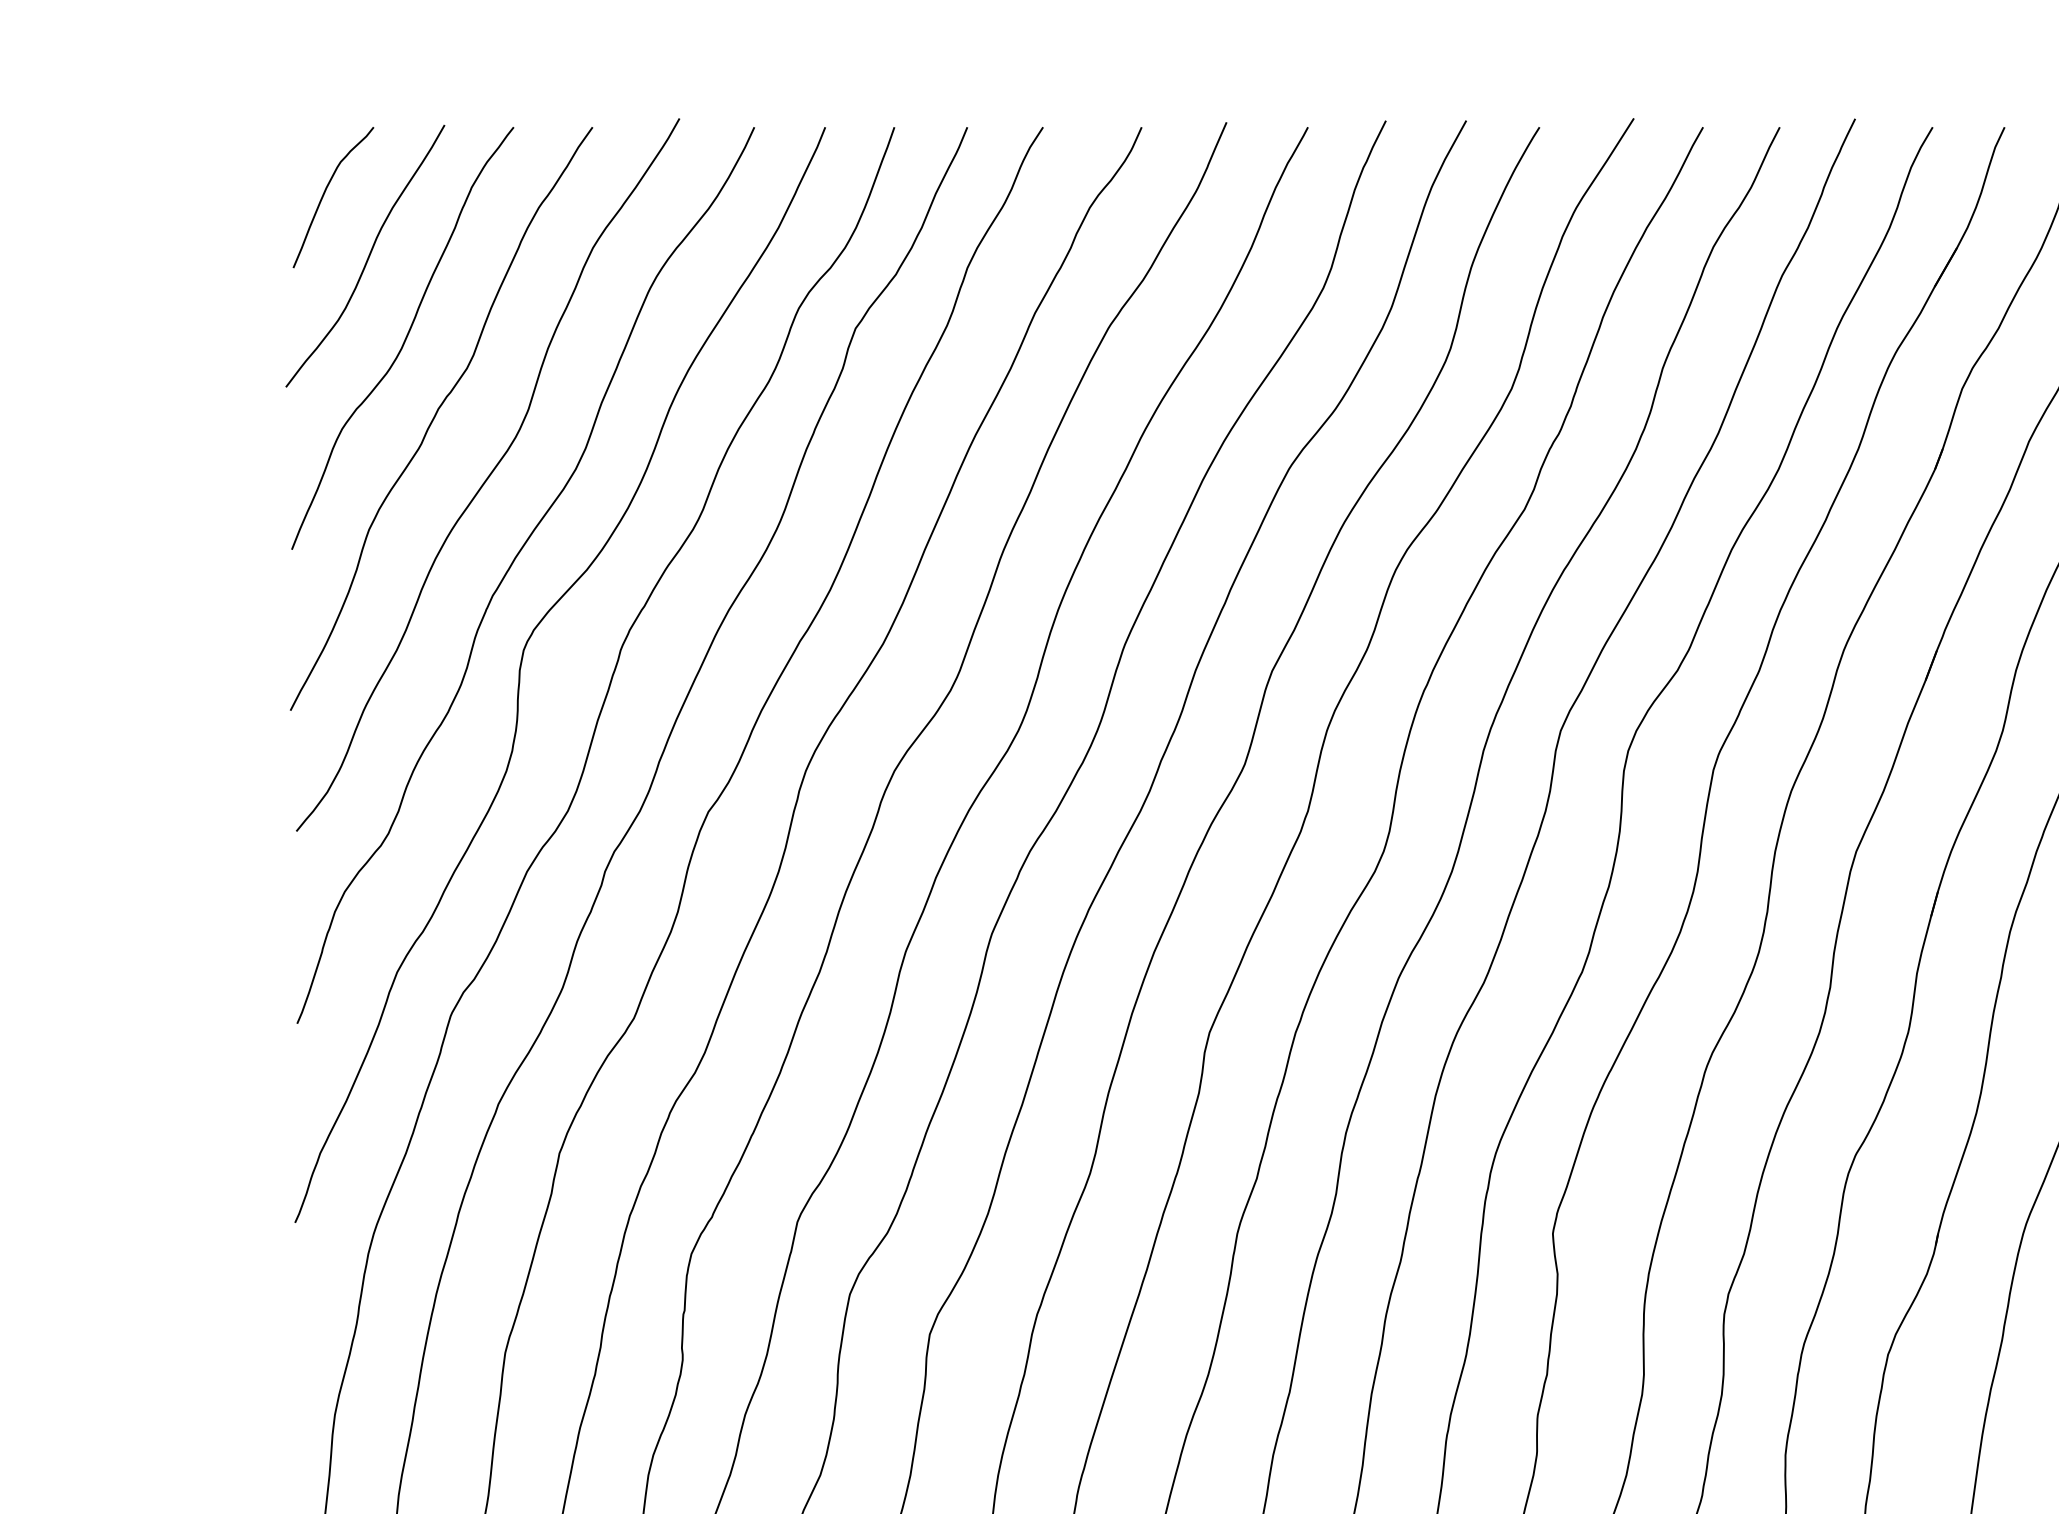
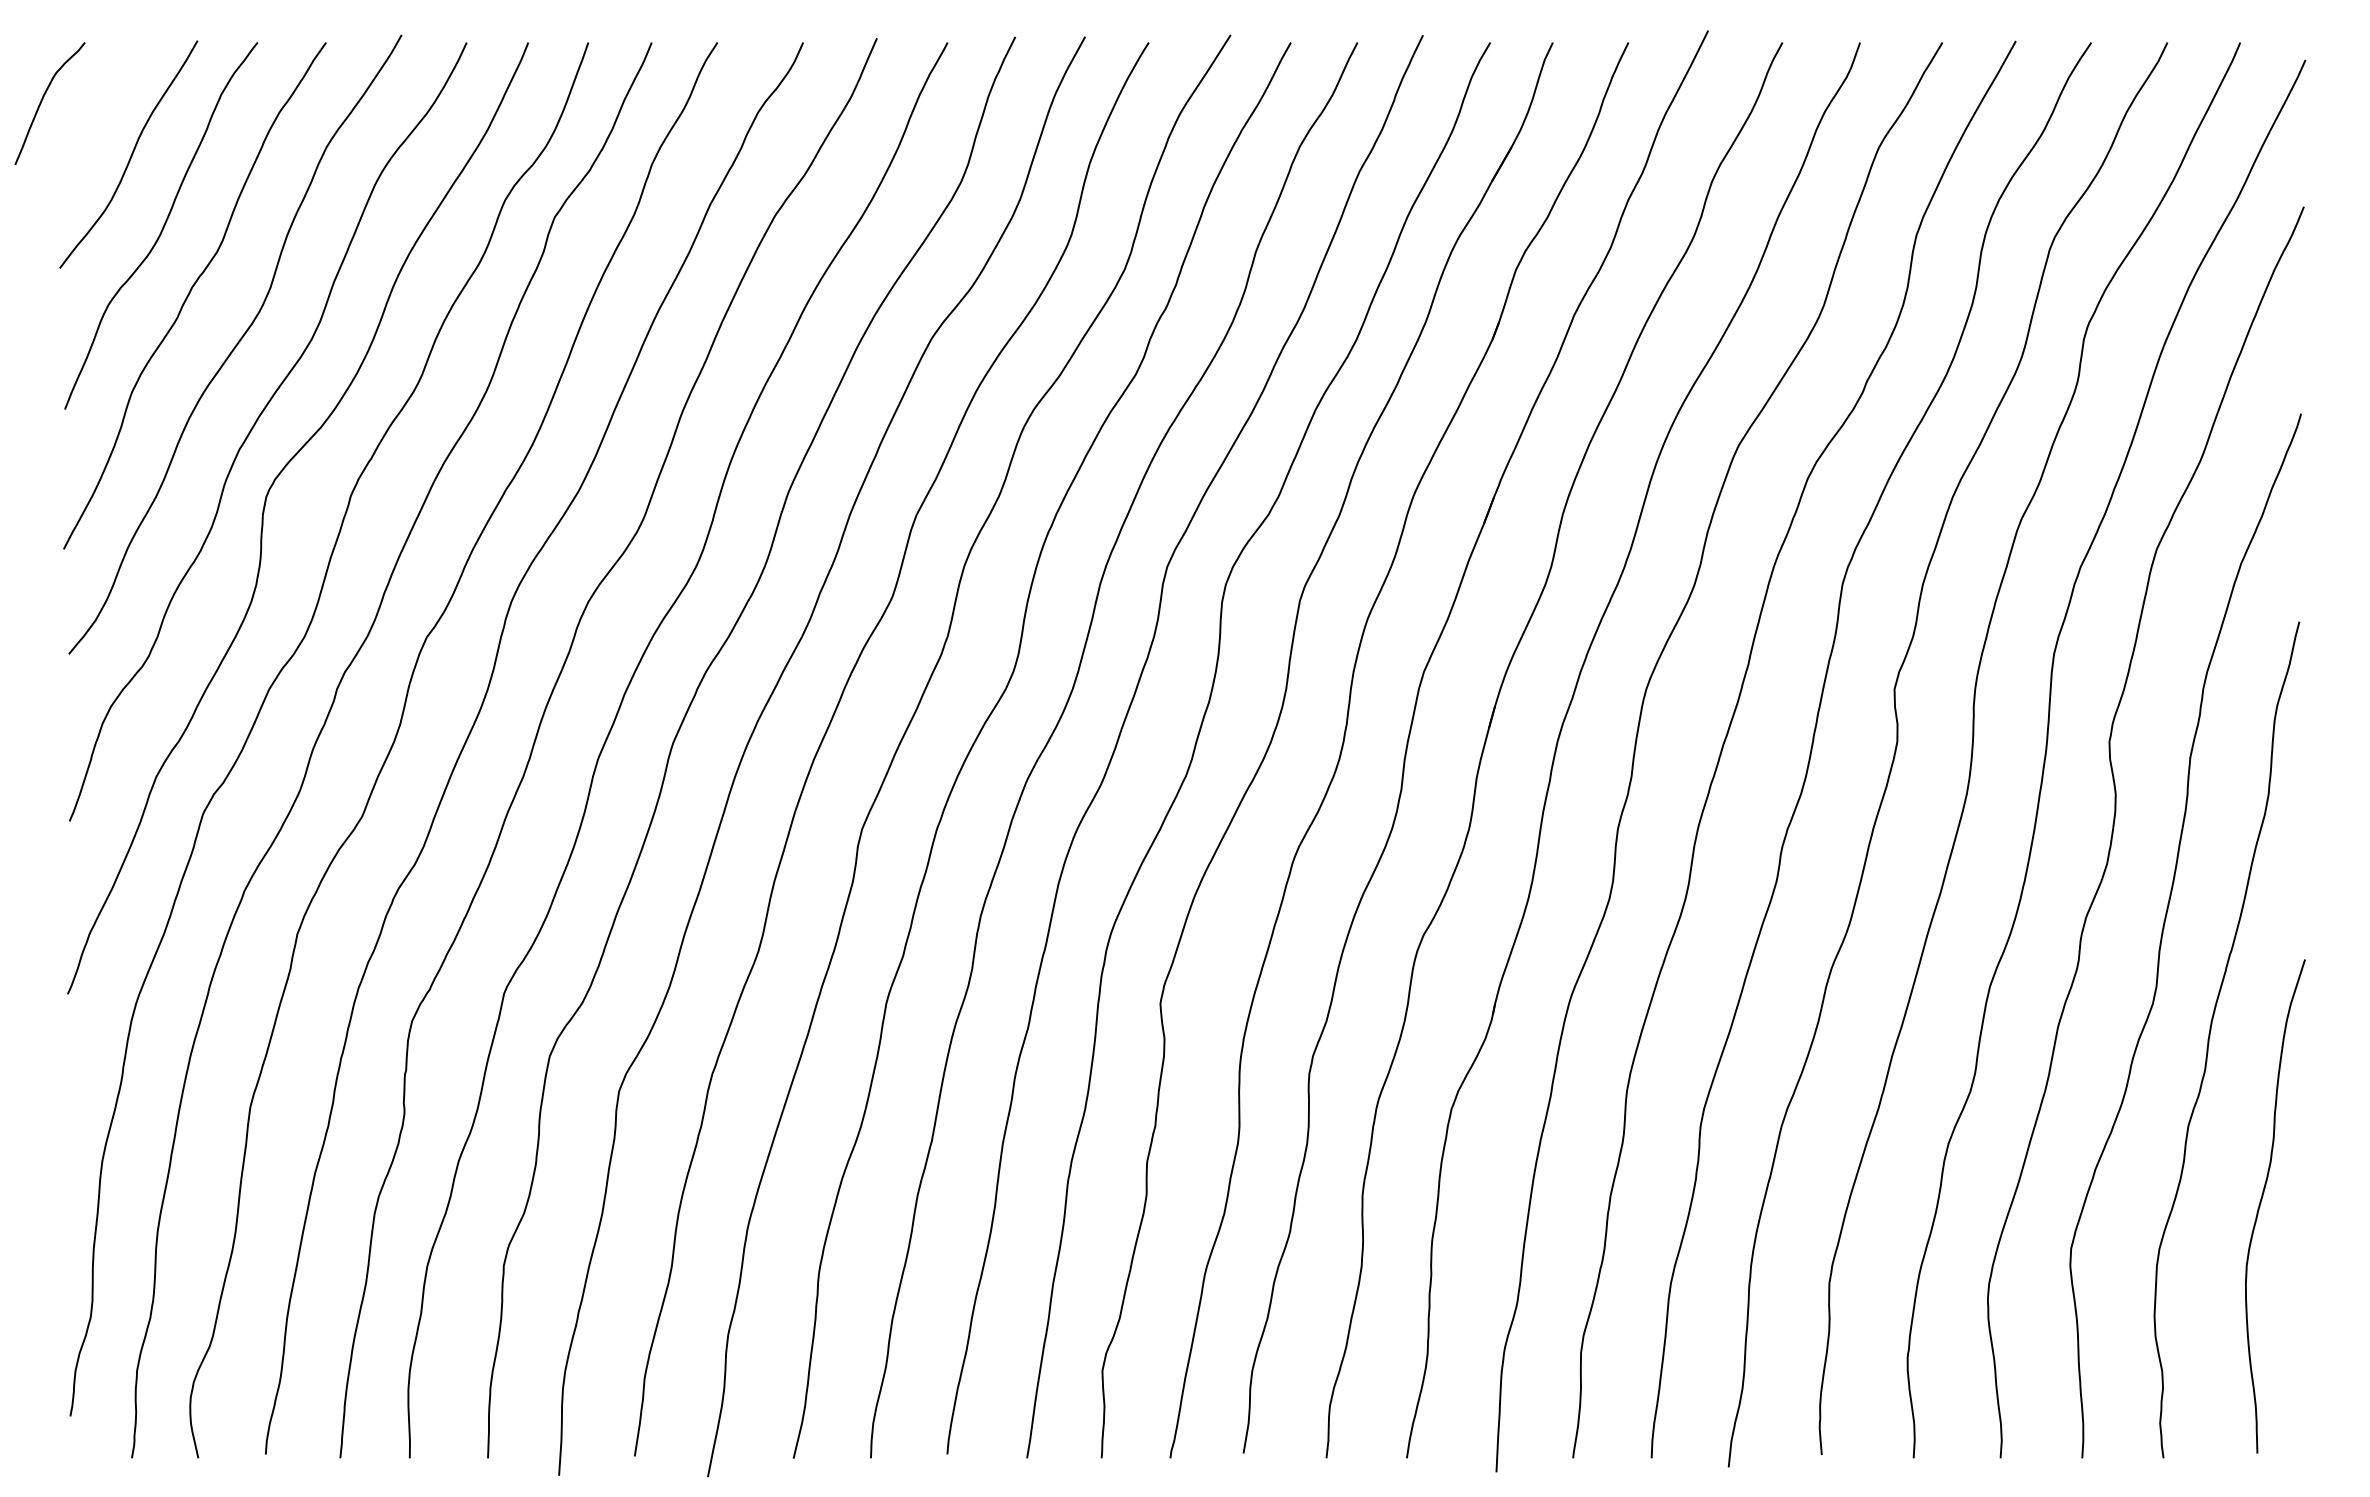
curve: (325, 192) -> (43, 99), moved

